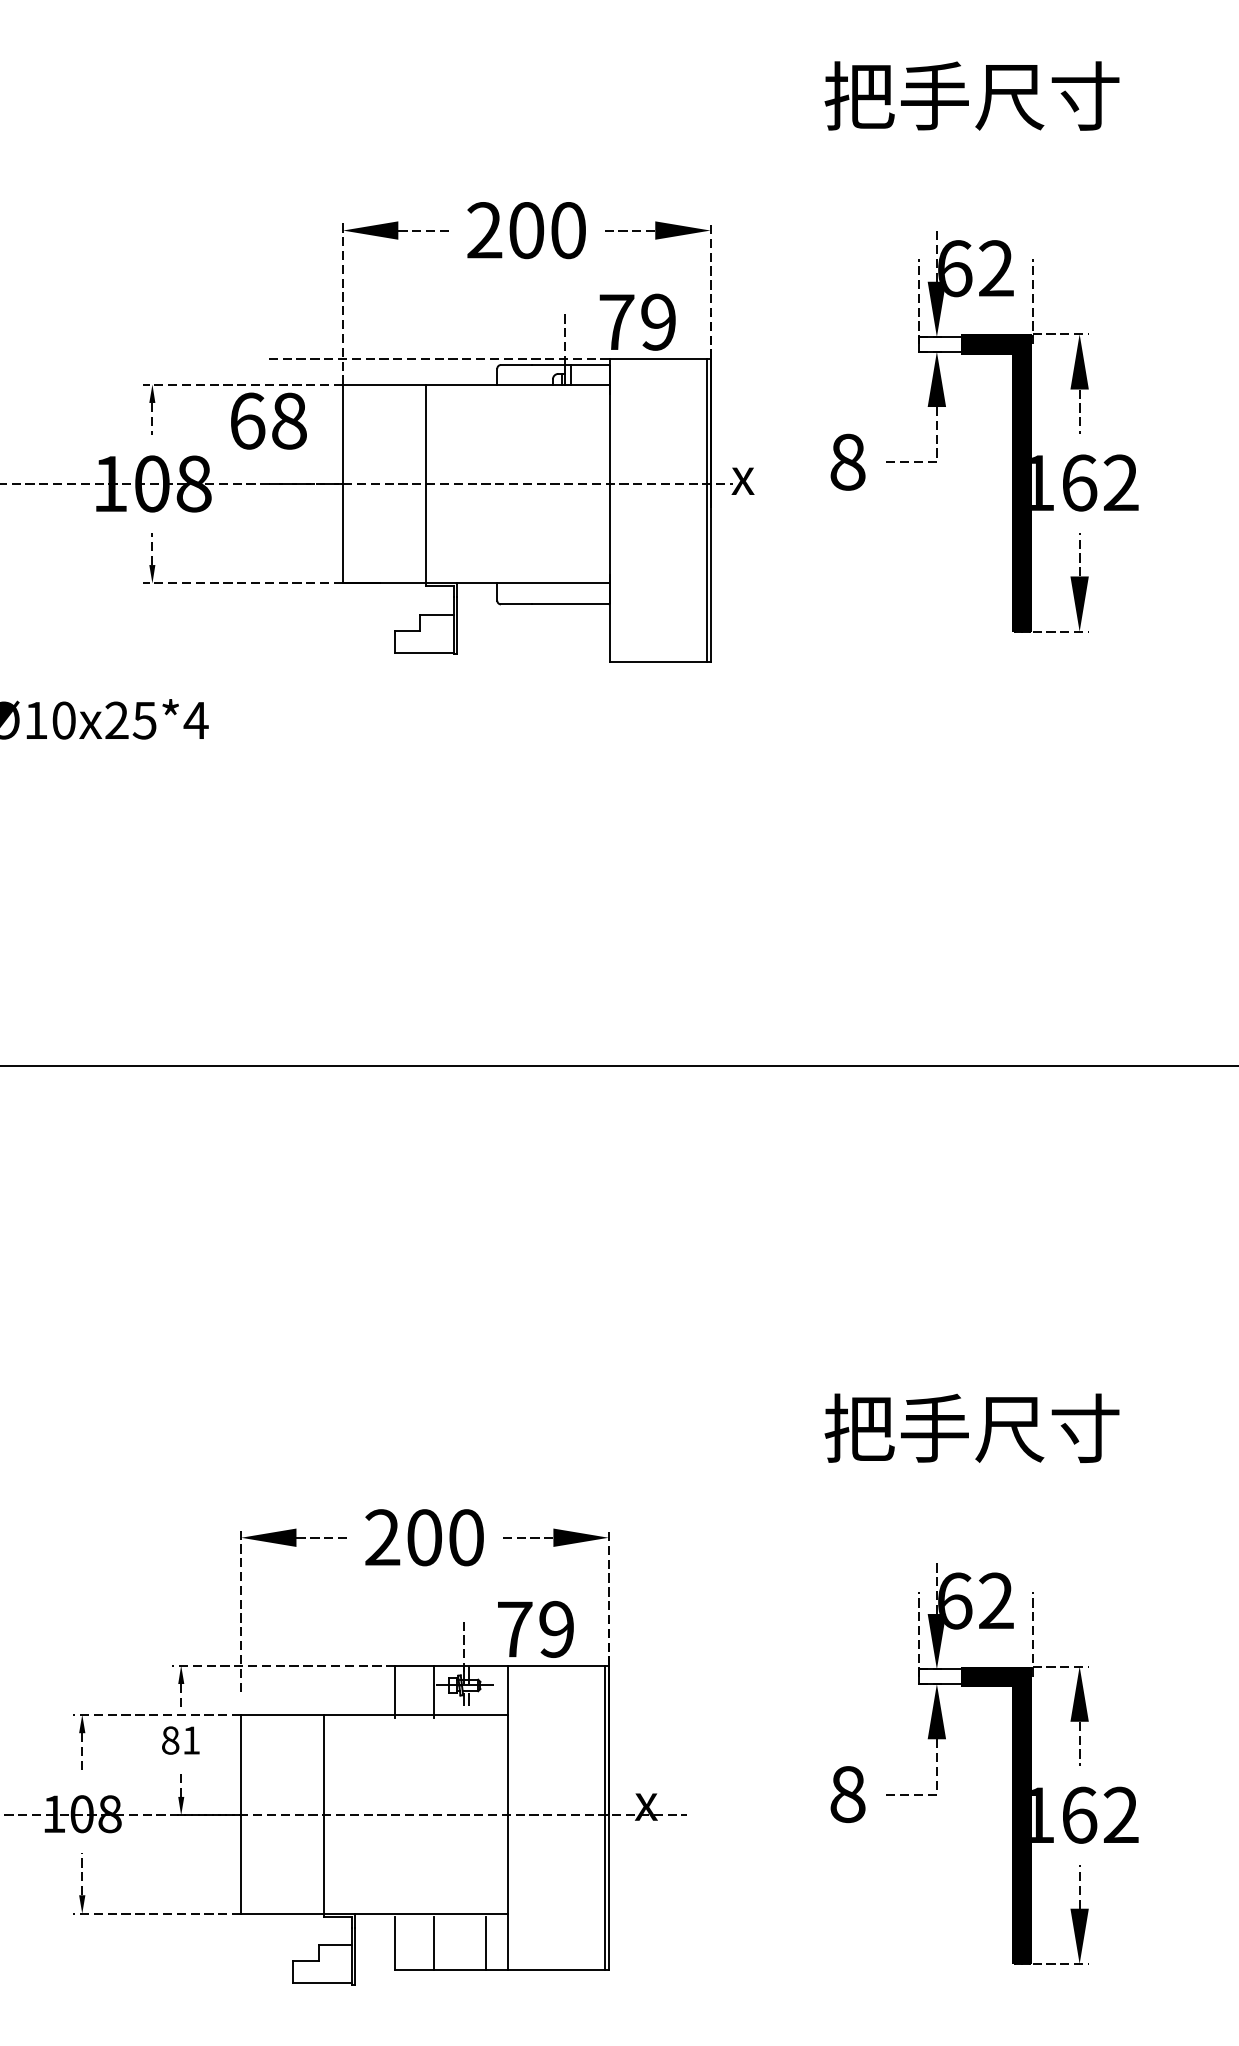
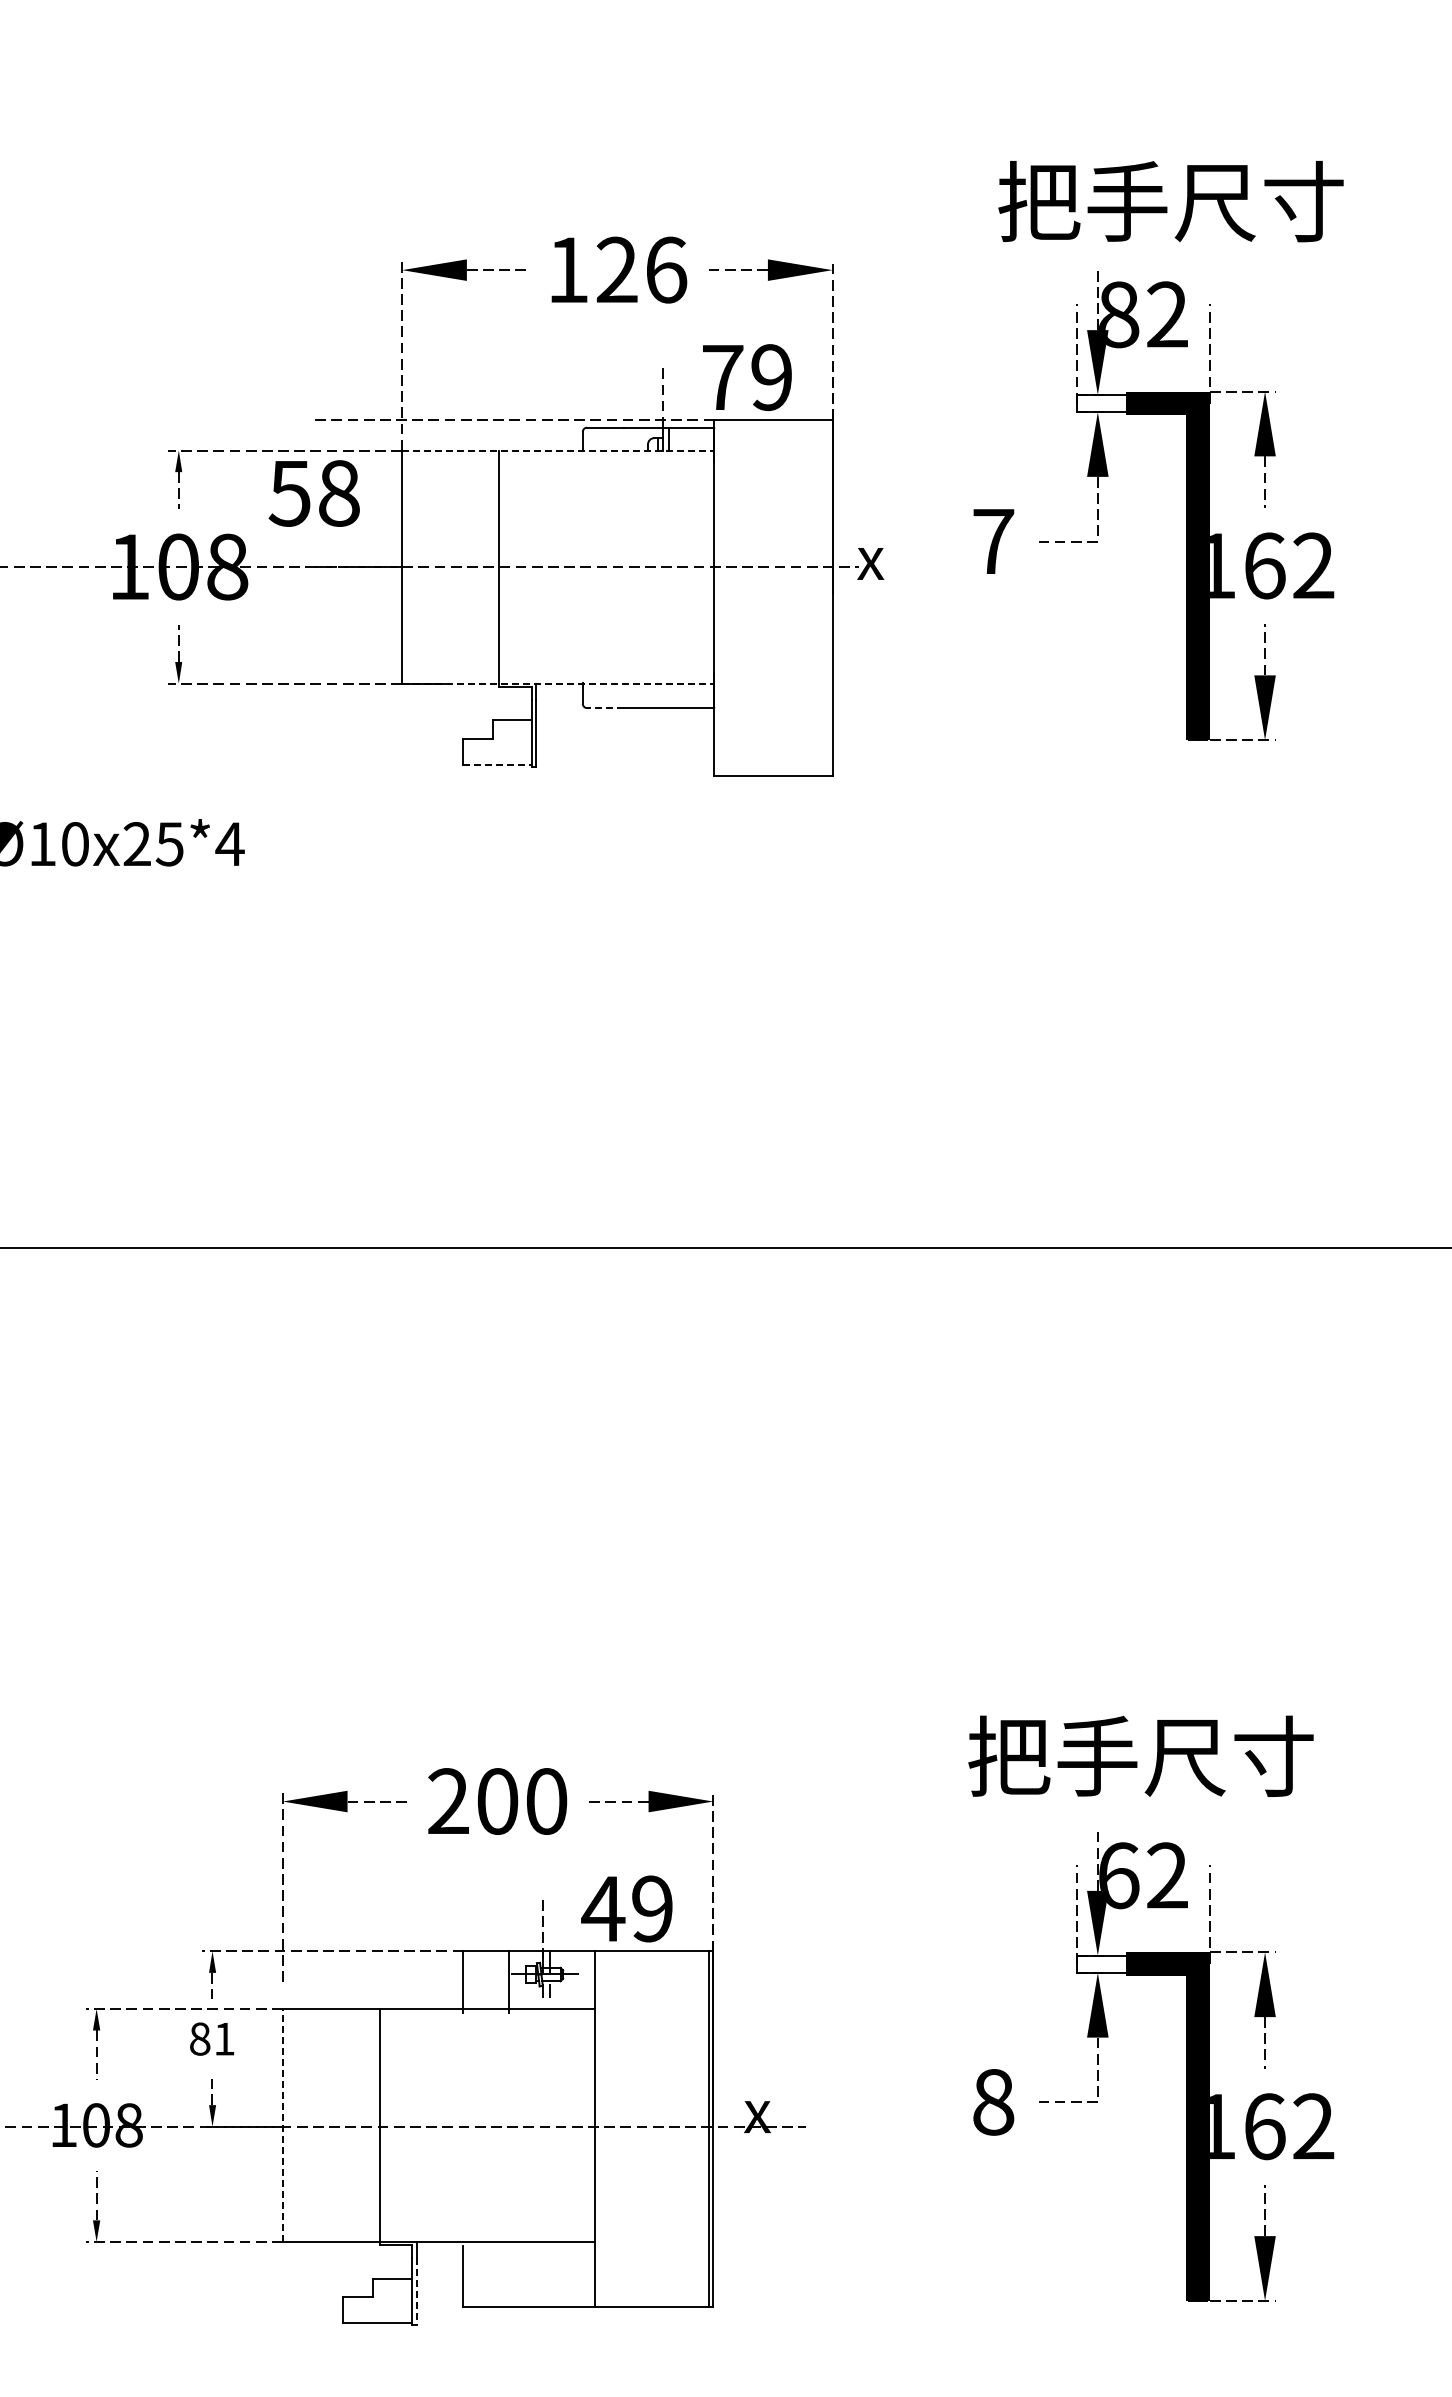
text: (971, 95) -> (1170, 201), moved
text: (526, 230) -> (617, 269), 200 -> 126
text: (955, 268) -> (1119, 314), 62 -> 82
line: (476, 384) -> (558, 450), solid -> dashed
text: (246, 421) -> (289, 493), 68 -> 58
text: (847, 462) -> (993, 541), 8 -> 7
line: (706, 510) -> (828, 598), removed
line: (476, 583) -> (558, 683), solid -> dashed
line: (515, 604) -> (604, 708), solid -> dashed
line: (424, 652) -> (497, 764), solid -> dashed
text: (971, 1427) -> (1140, 1755), moved
text: (514, 1629) -> (603, 1908), 79 -> 49
line: (240, 1814) -> (282, 2125), solid -> dashed
line: (433, 1943) -> (508, 2276), removed
line: (485, 1943) -> (569, 2276), removed
line: (355, 1956) -> (416, 2292), solid -> dashed

